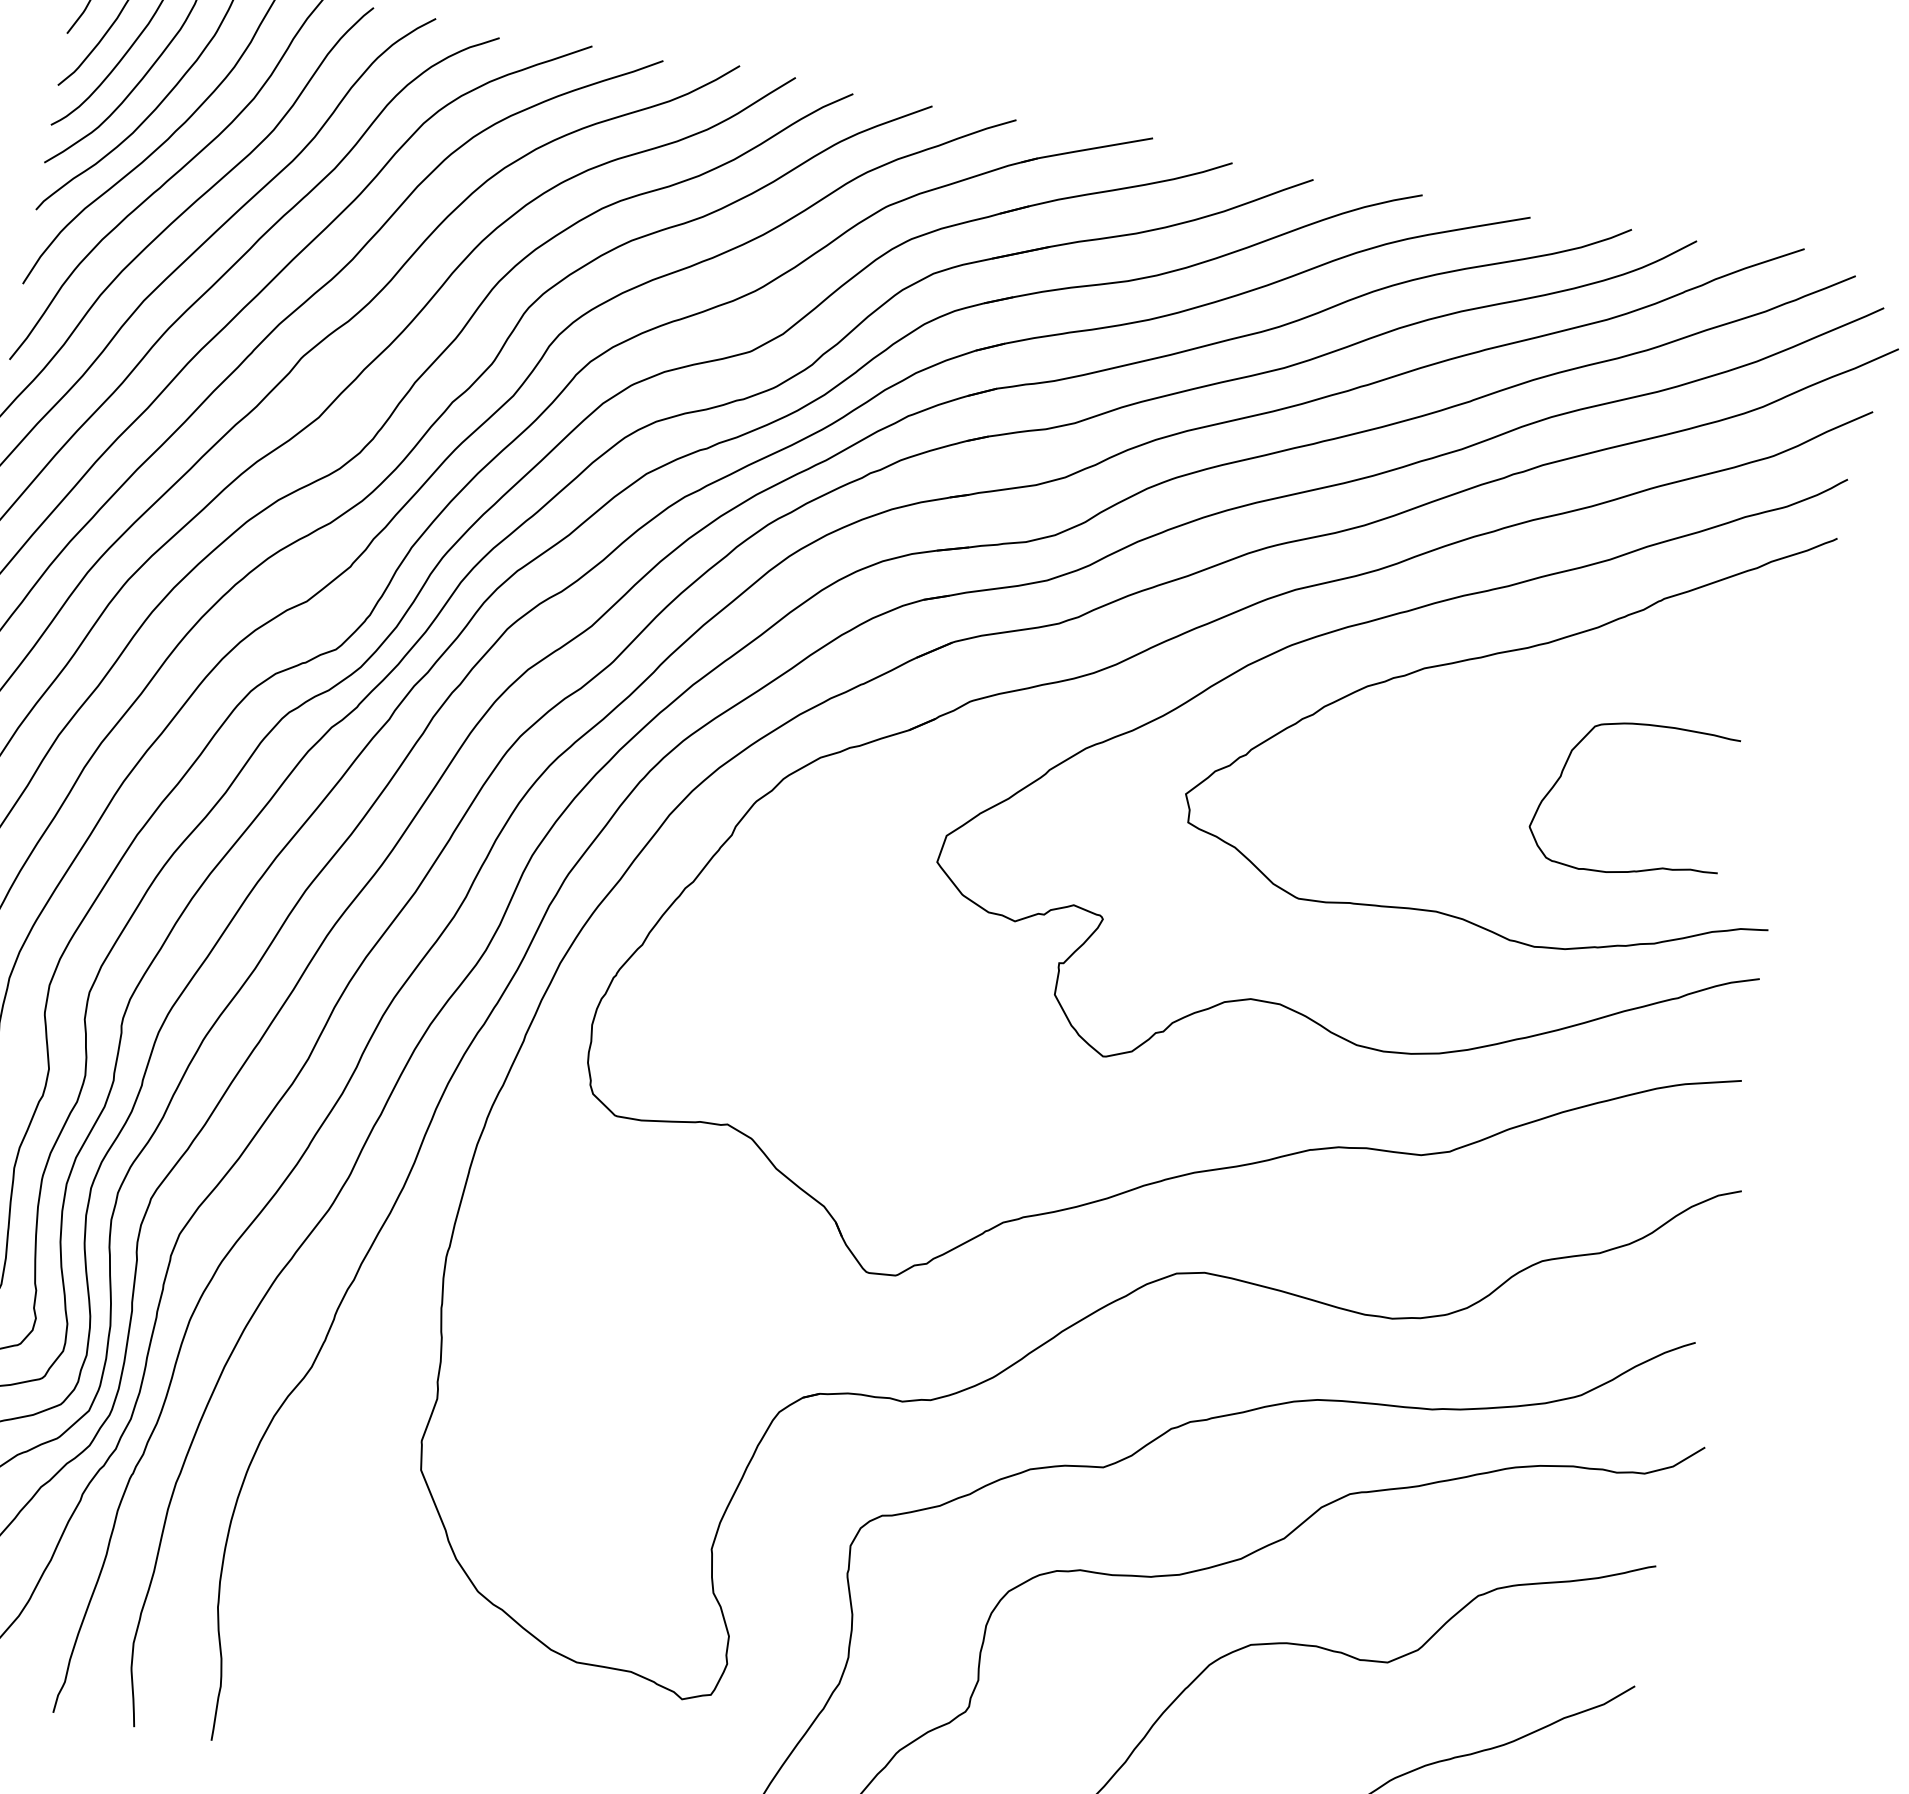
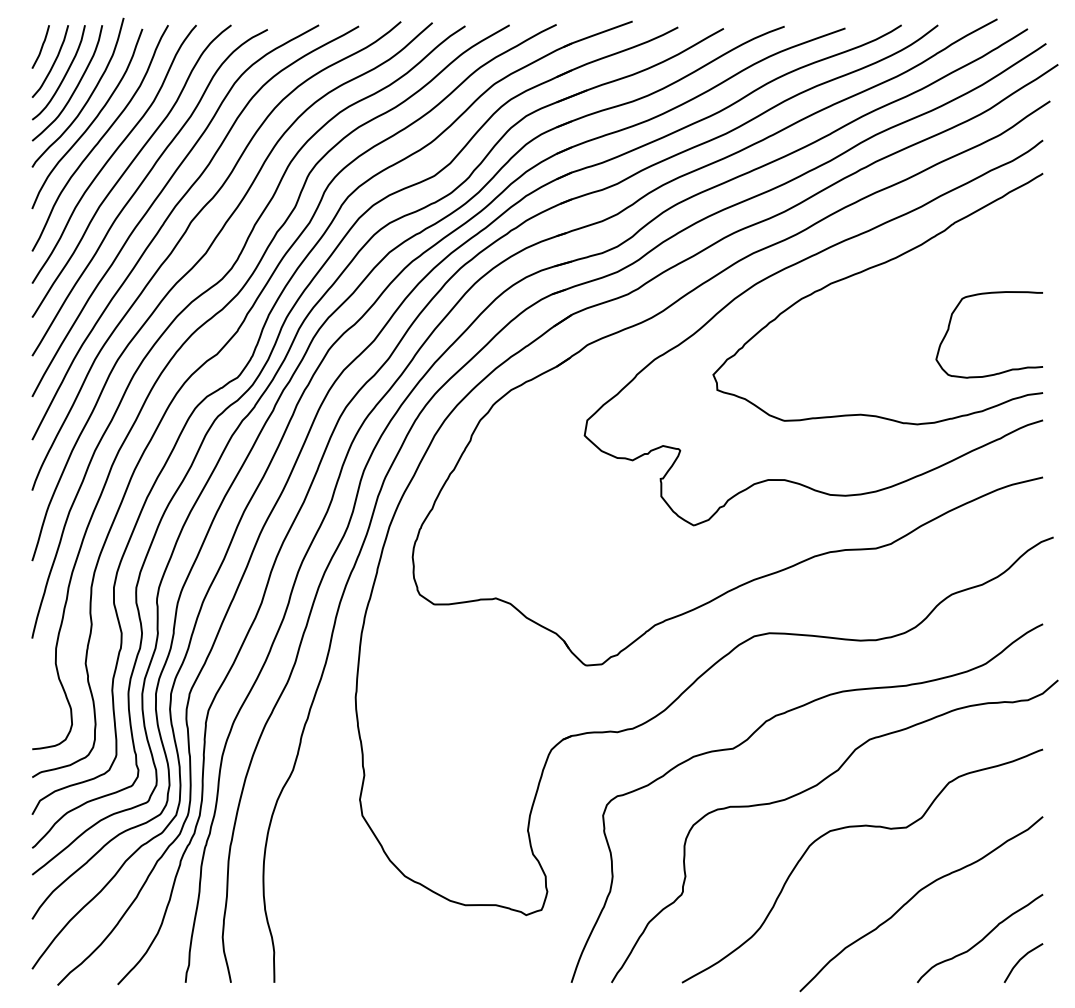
curve: (1634, 868) -> (997, 372), moved

